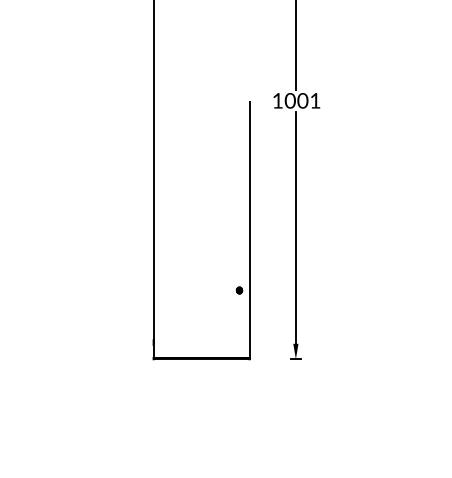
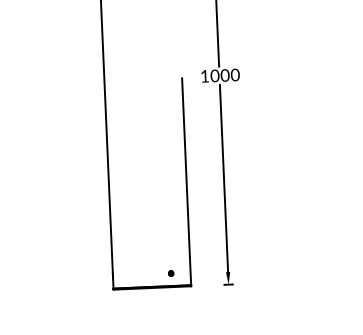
text: (314, 100) -> (234, 74), 1001 -> 1000
part: (239, 290) -> (171, 273), moved

